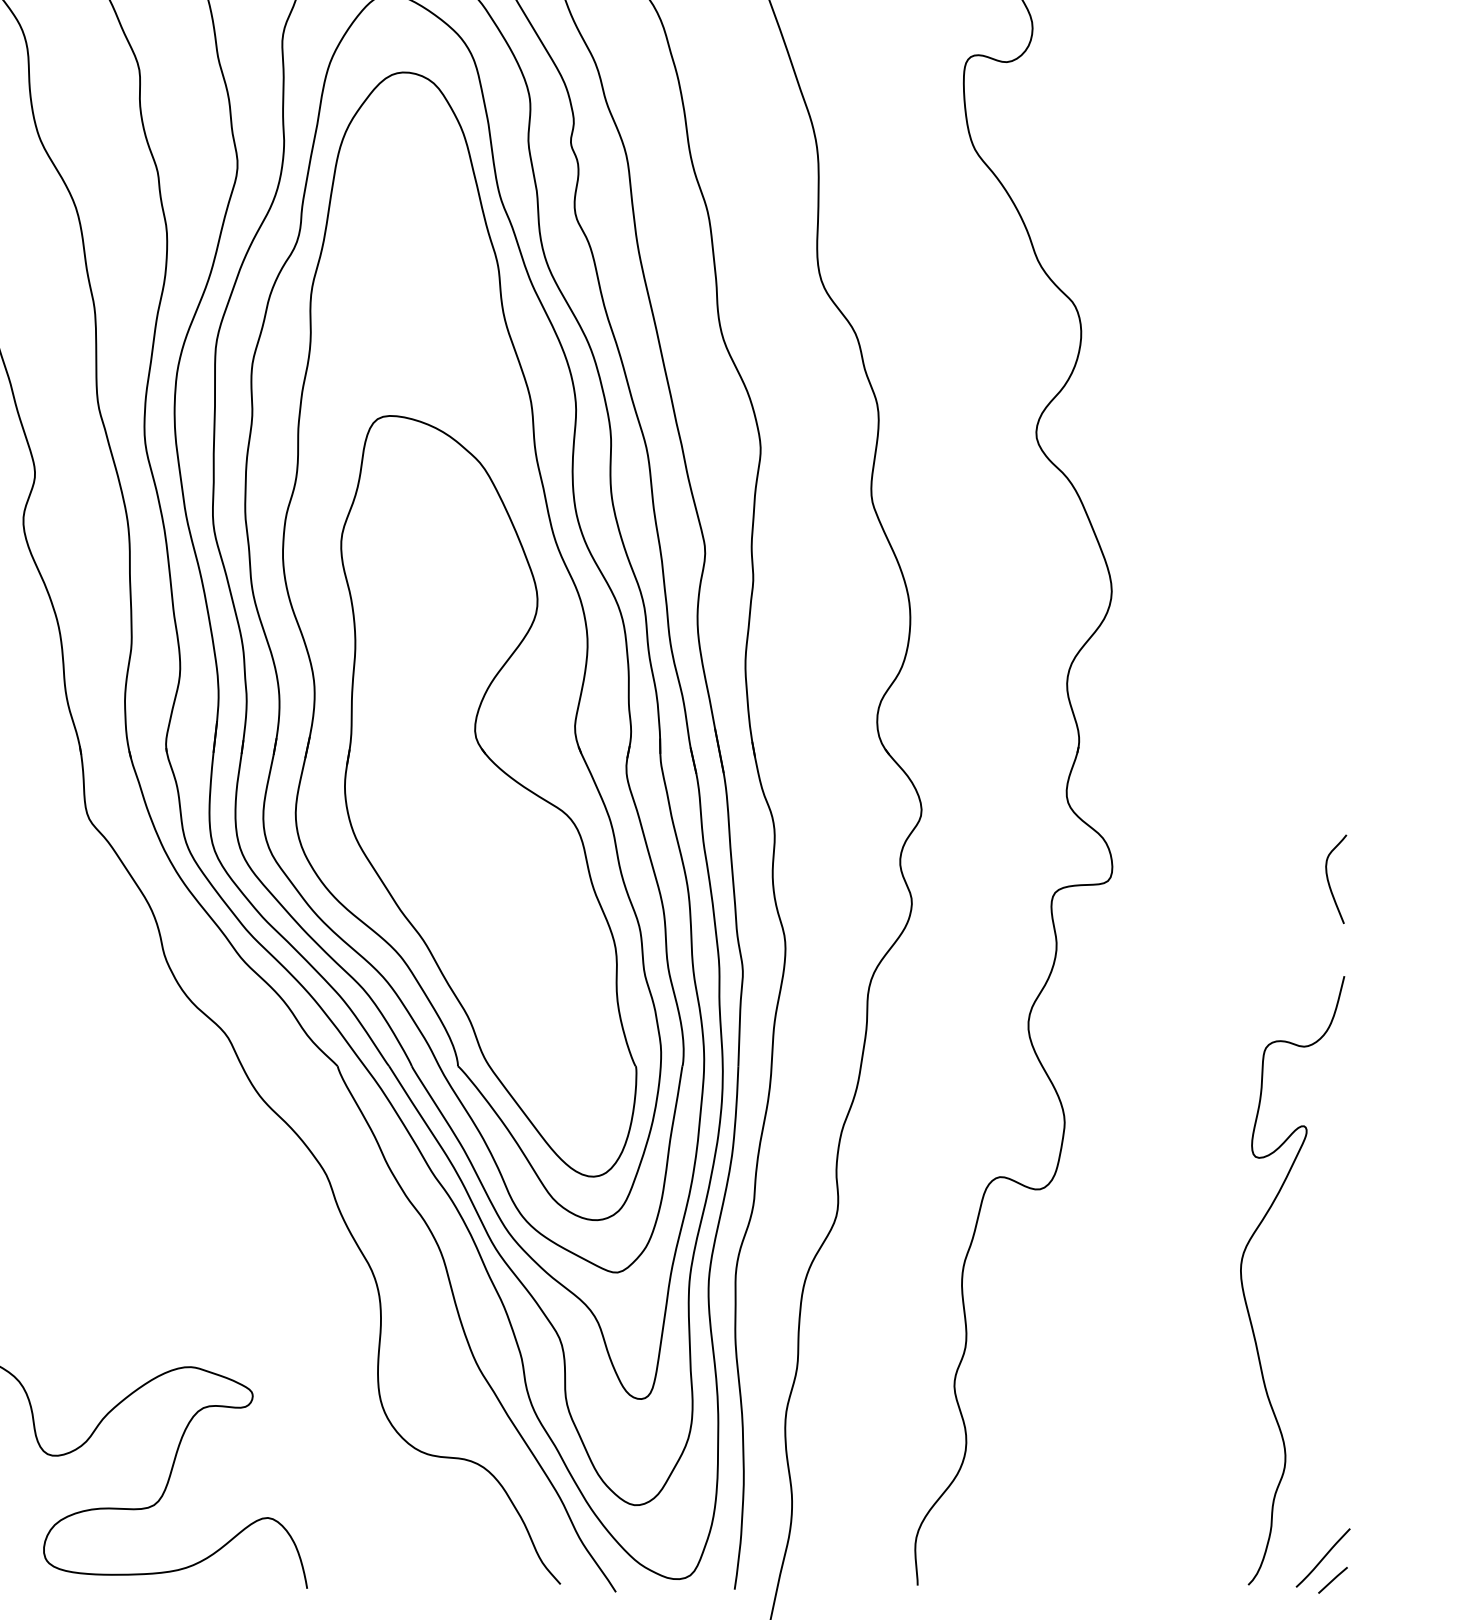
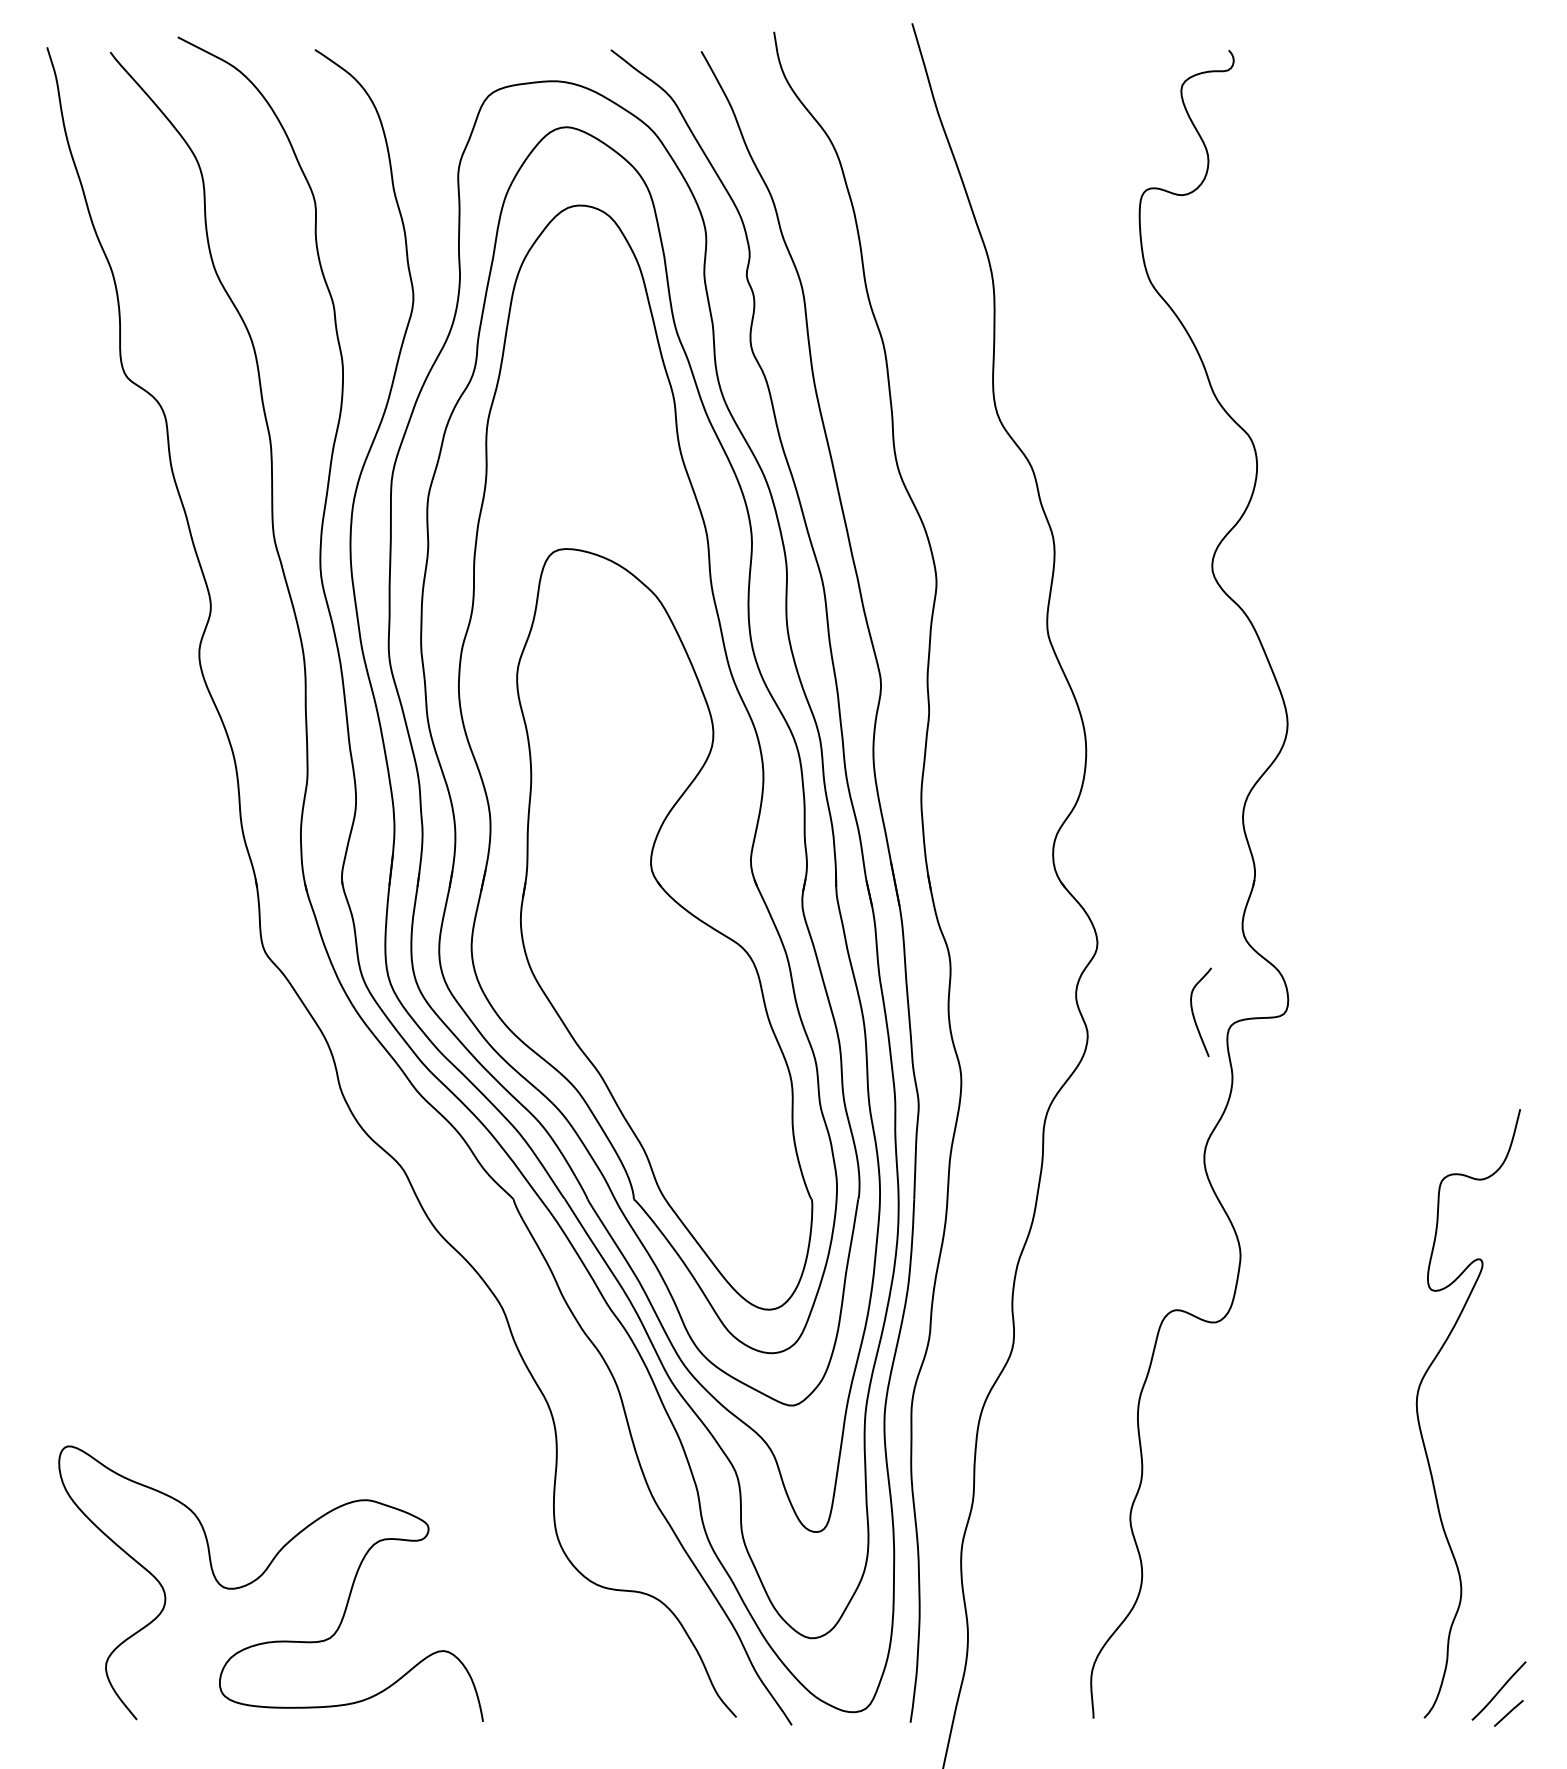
curve: (1329, 882) -> (1194, 1015), moved

